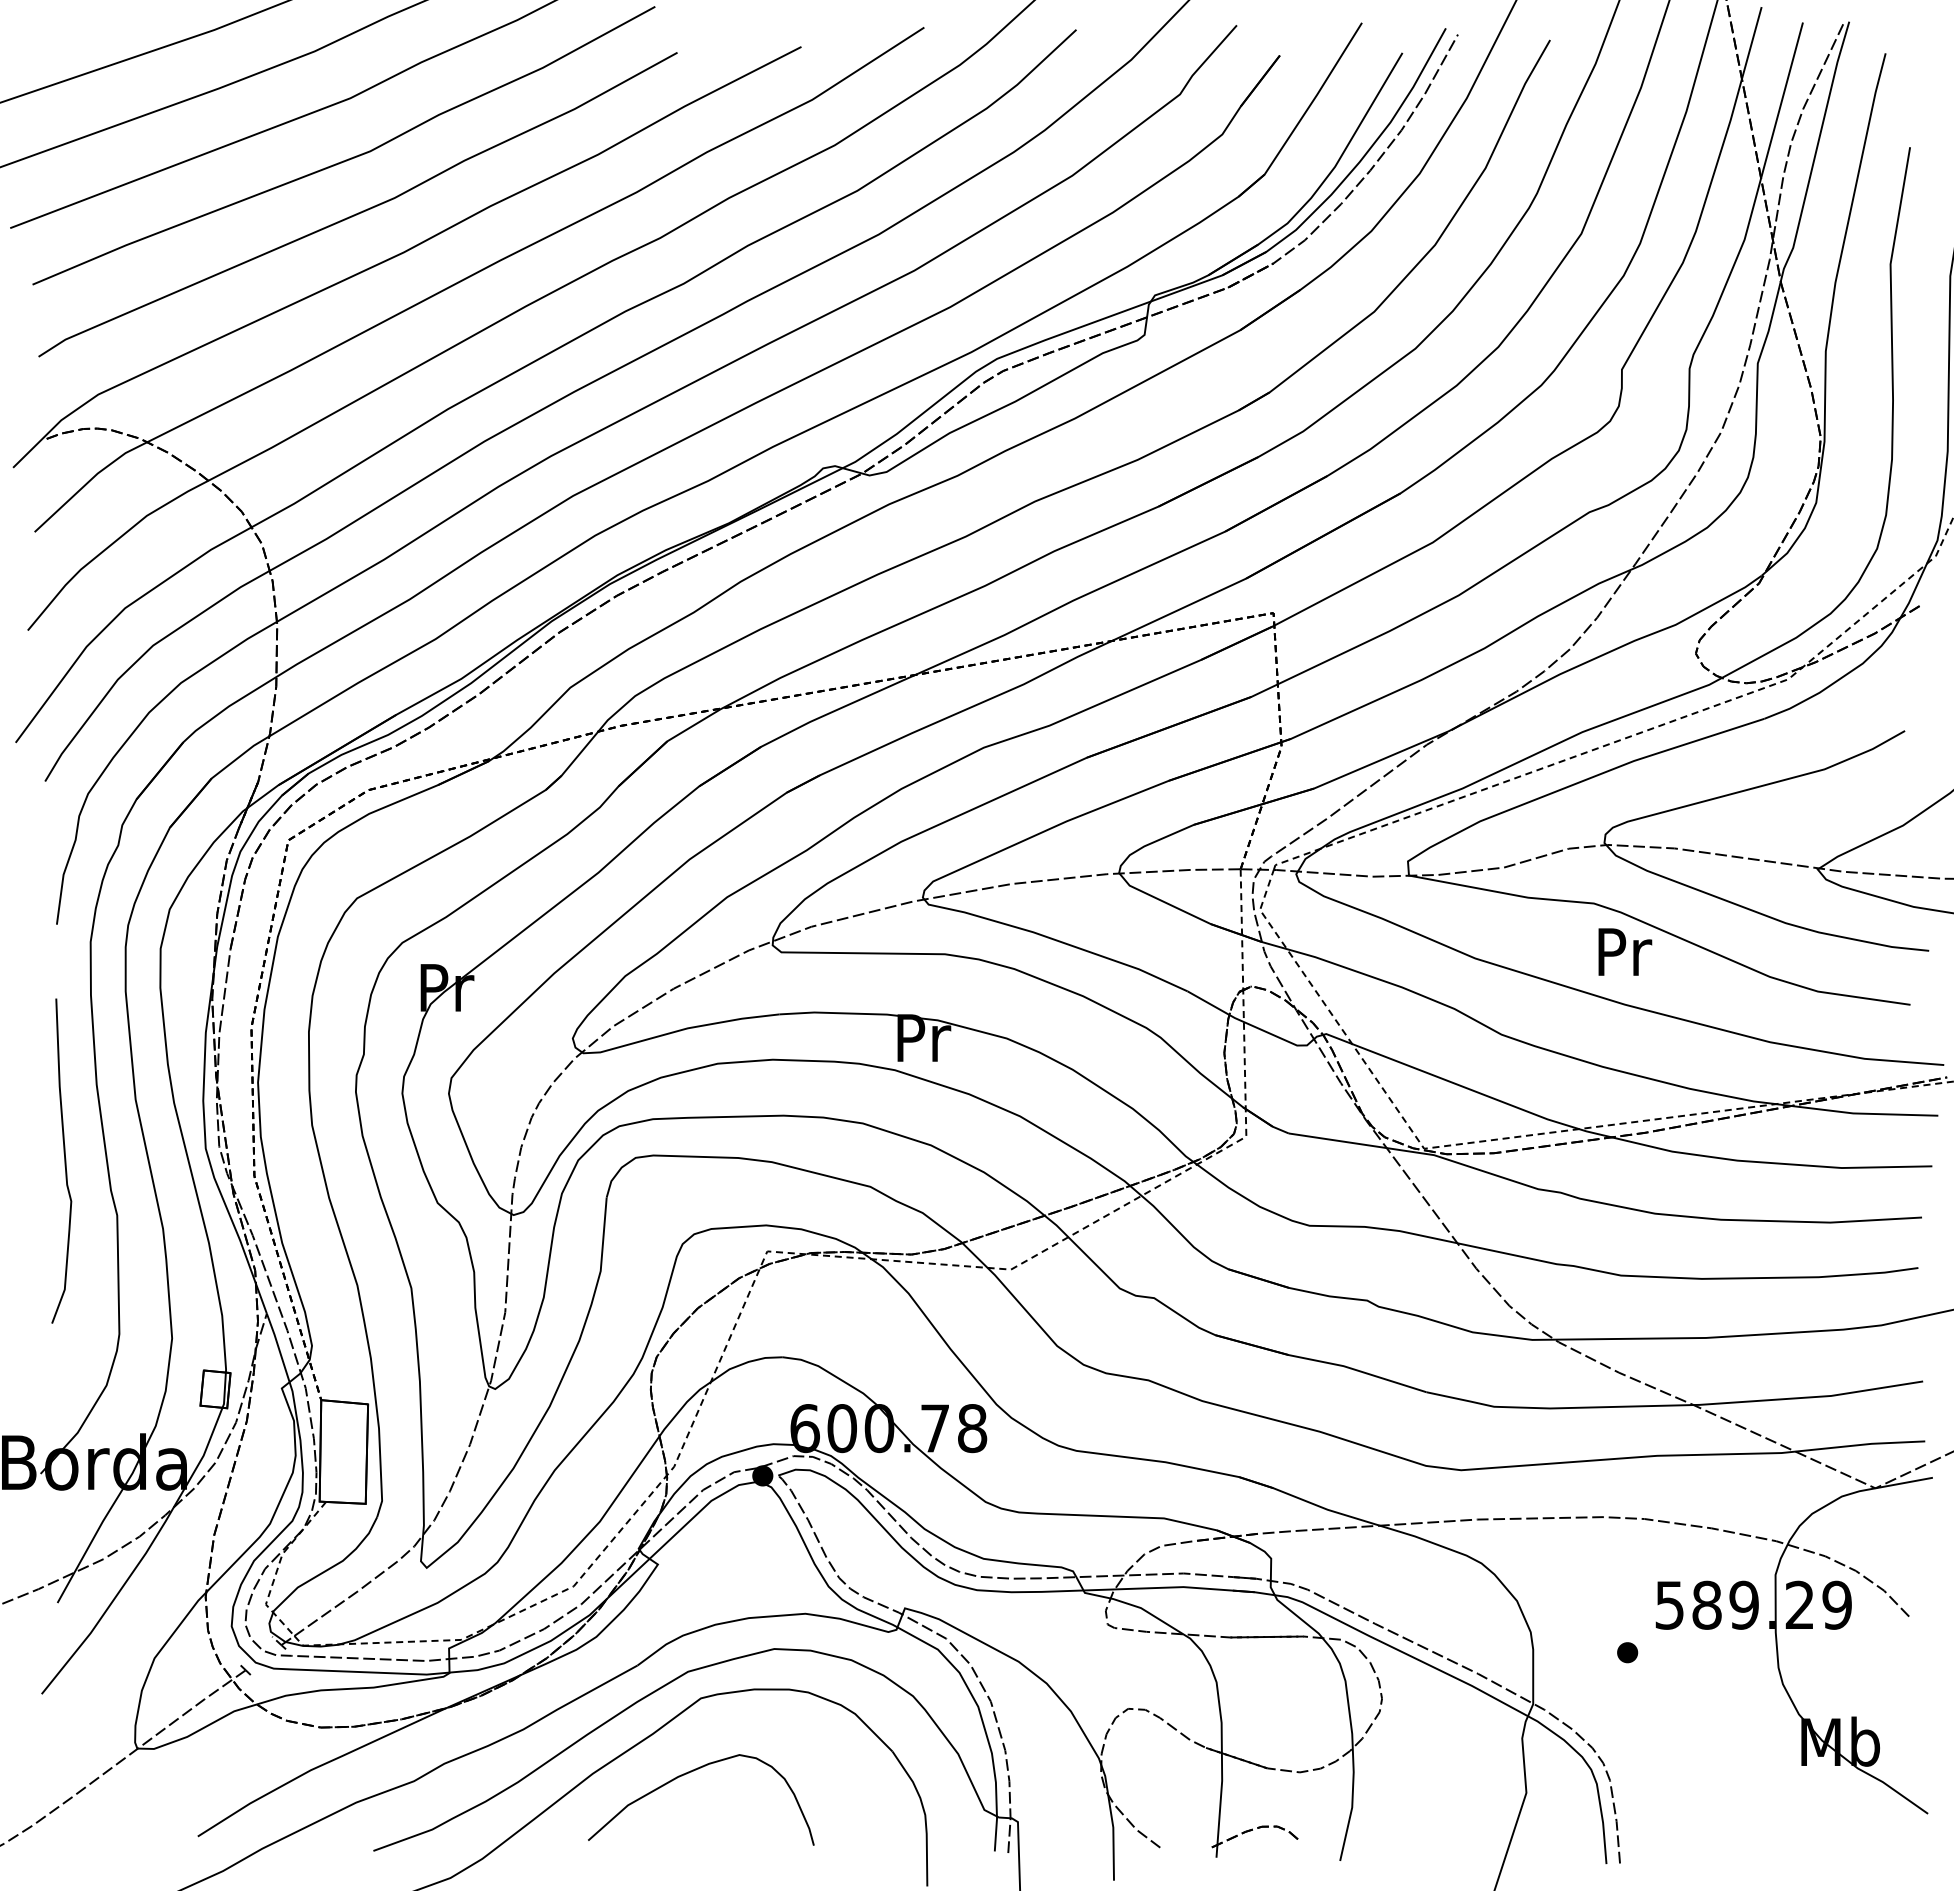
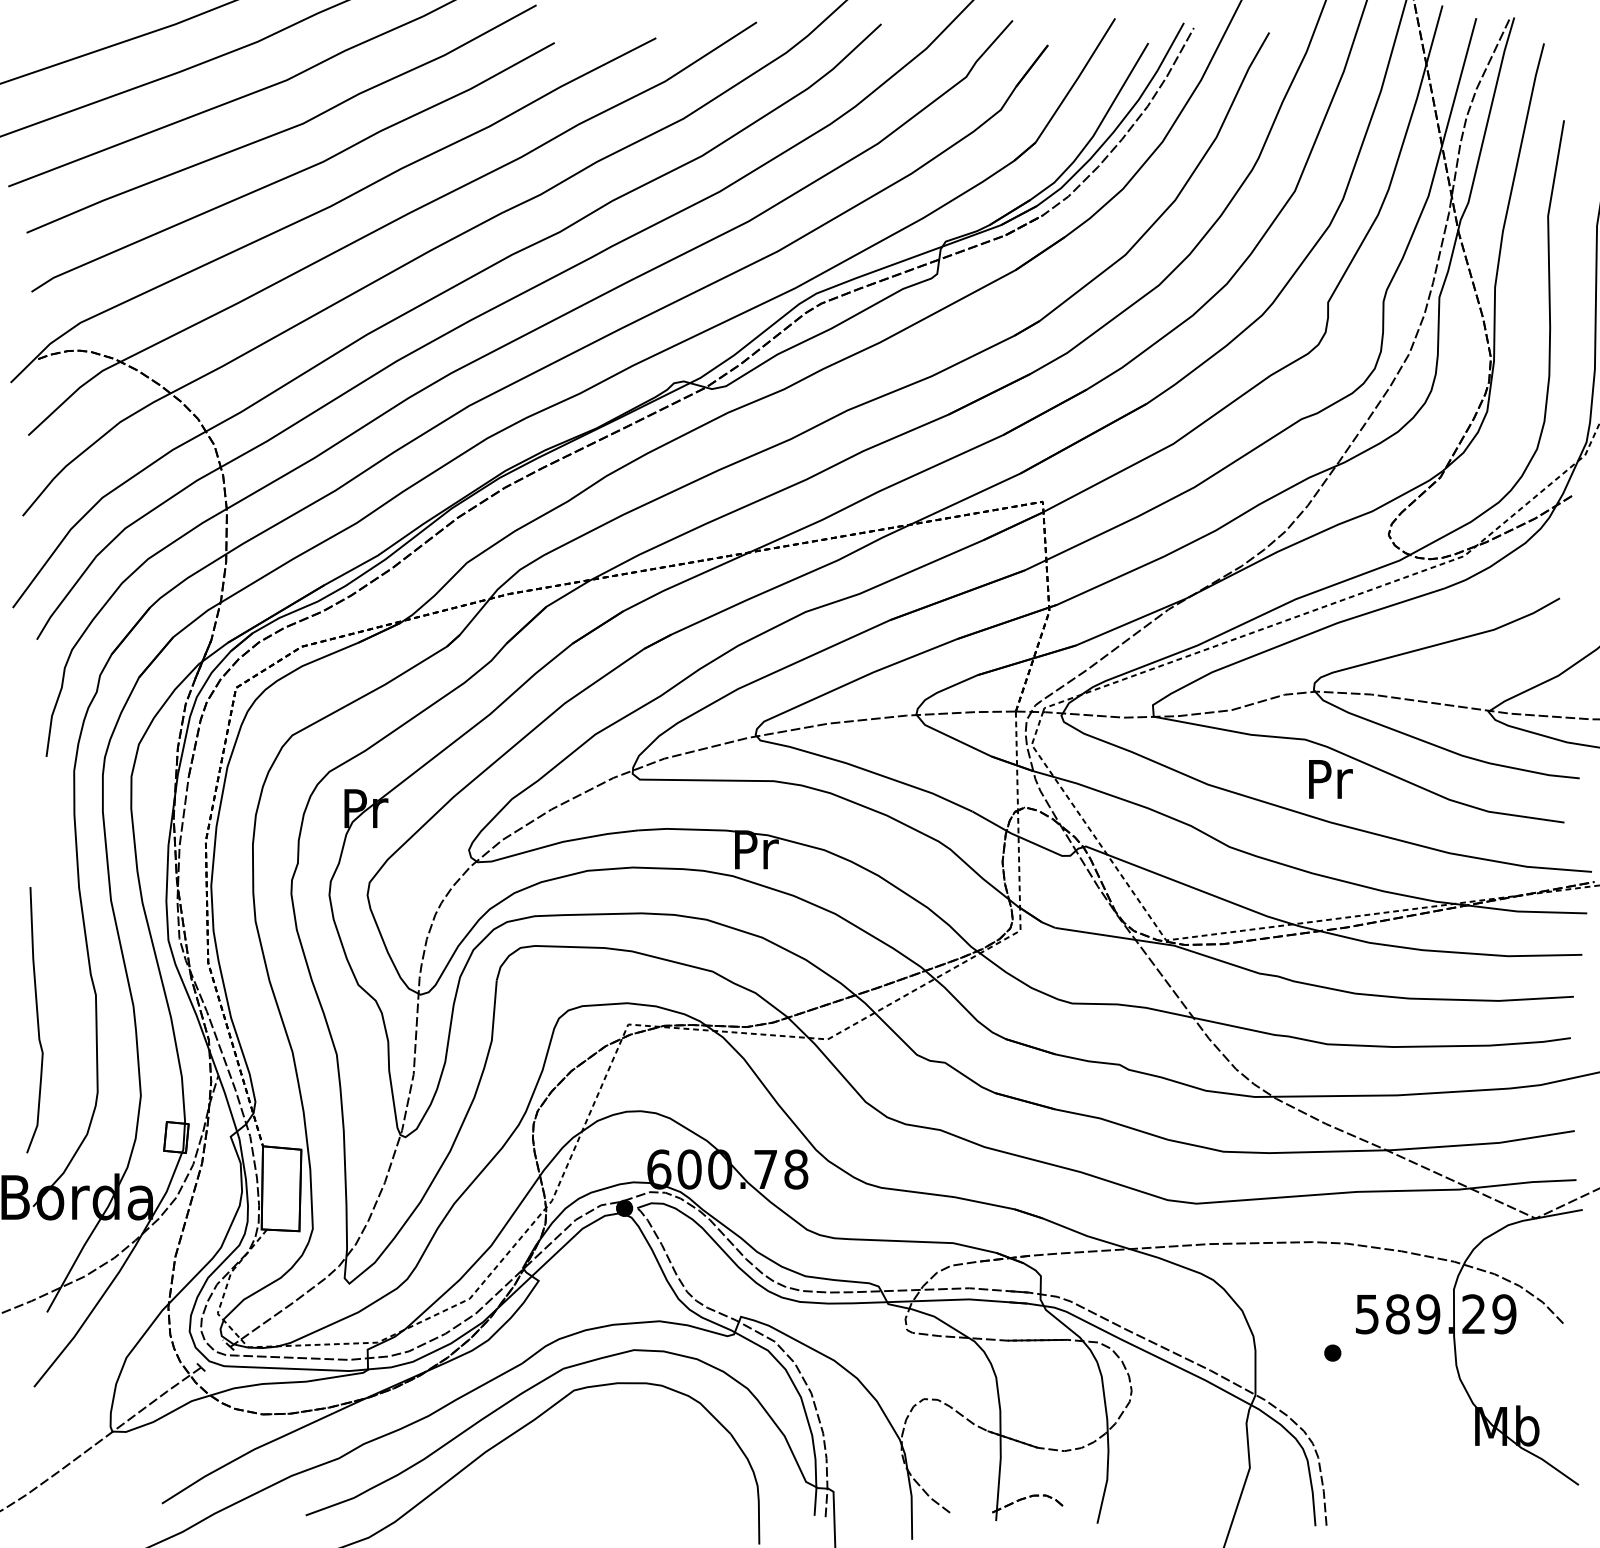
curve: (64, 1160) -> (37, 1019), moved
curve: (689, 1773) -> (564, 1452), removed

